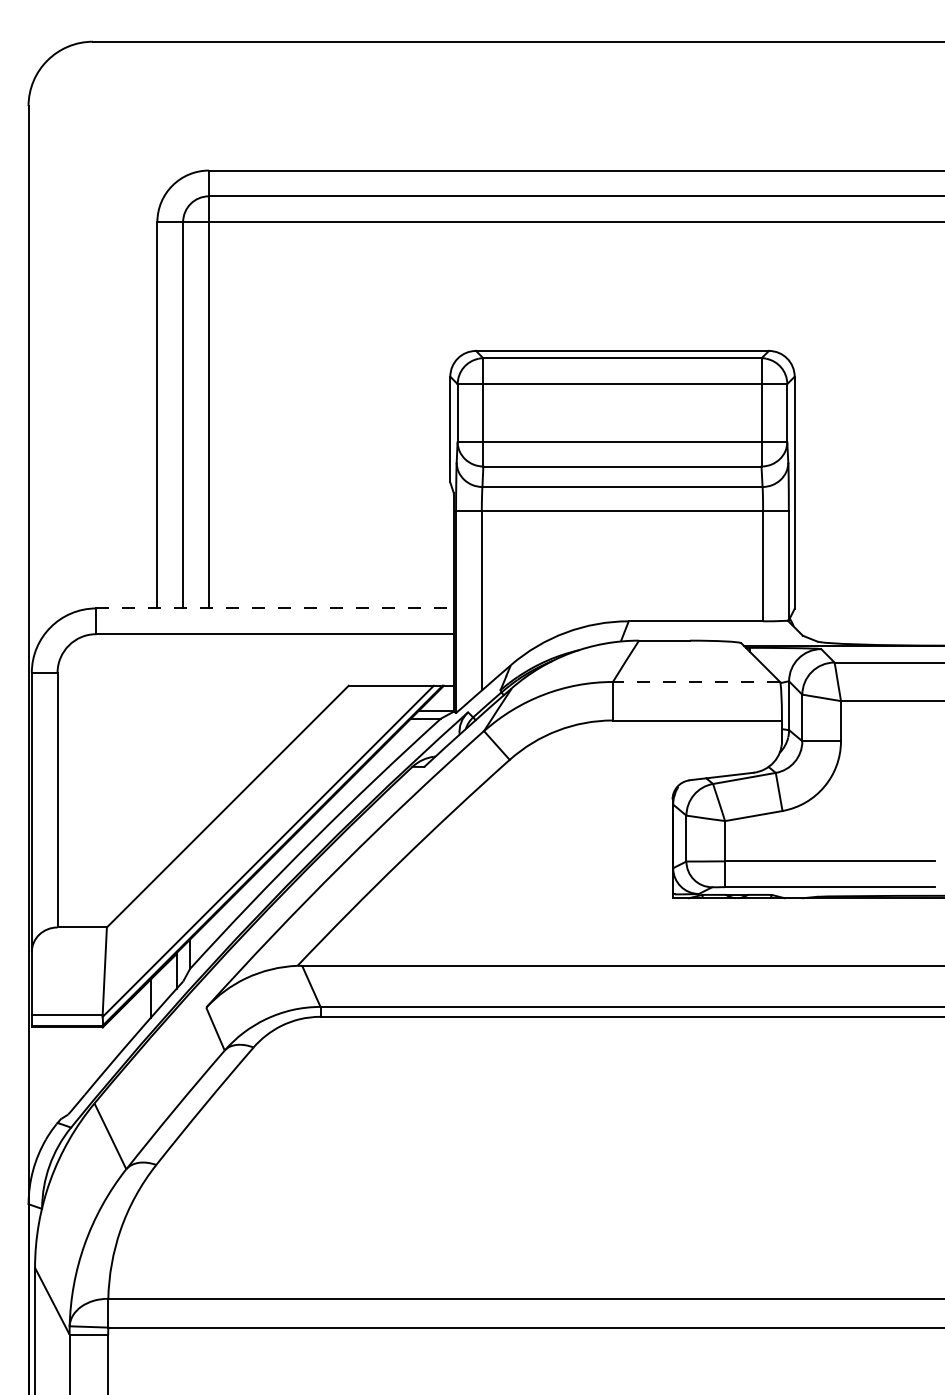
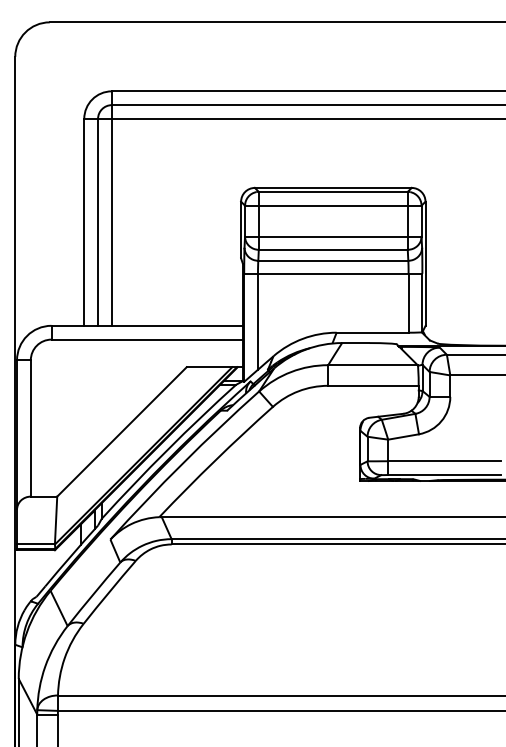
line: (275, 607) -> (147, 325), dashed -> solid
line: (695, 682) -> (372, 365), dashed -> solid

